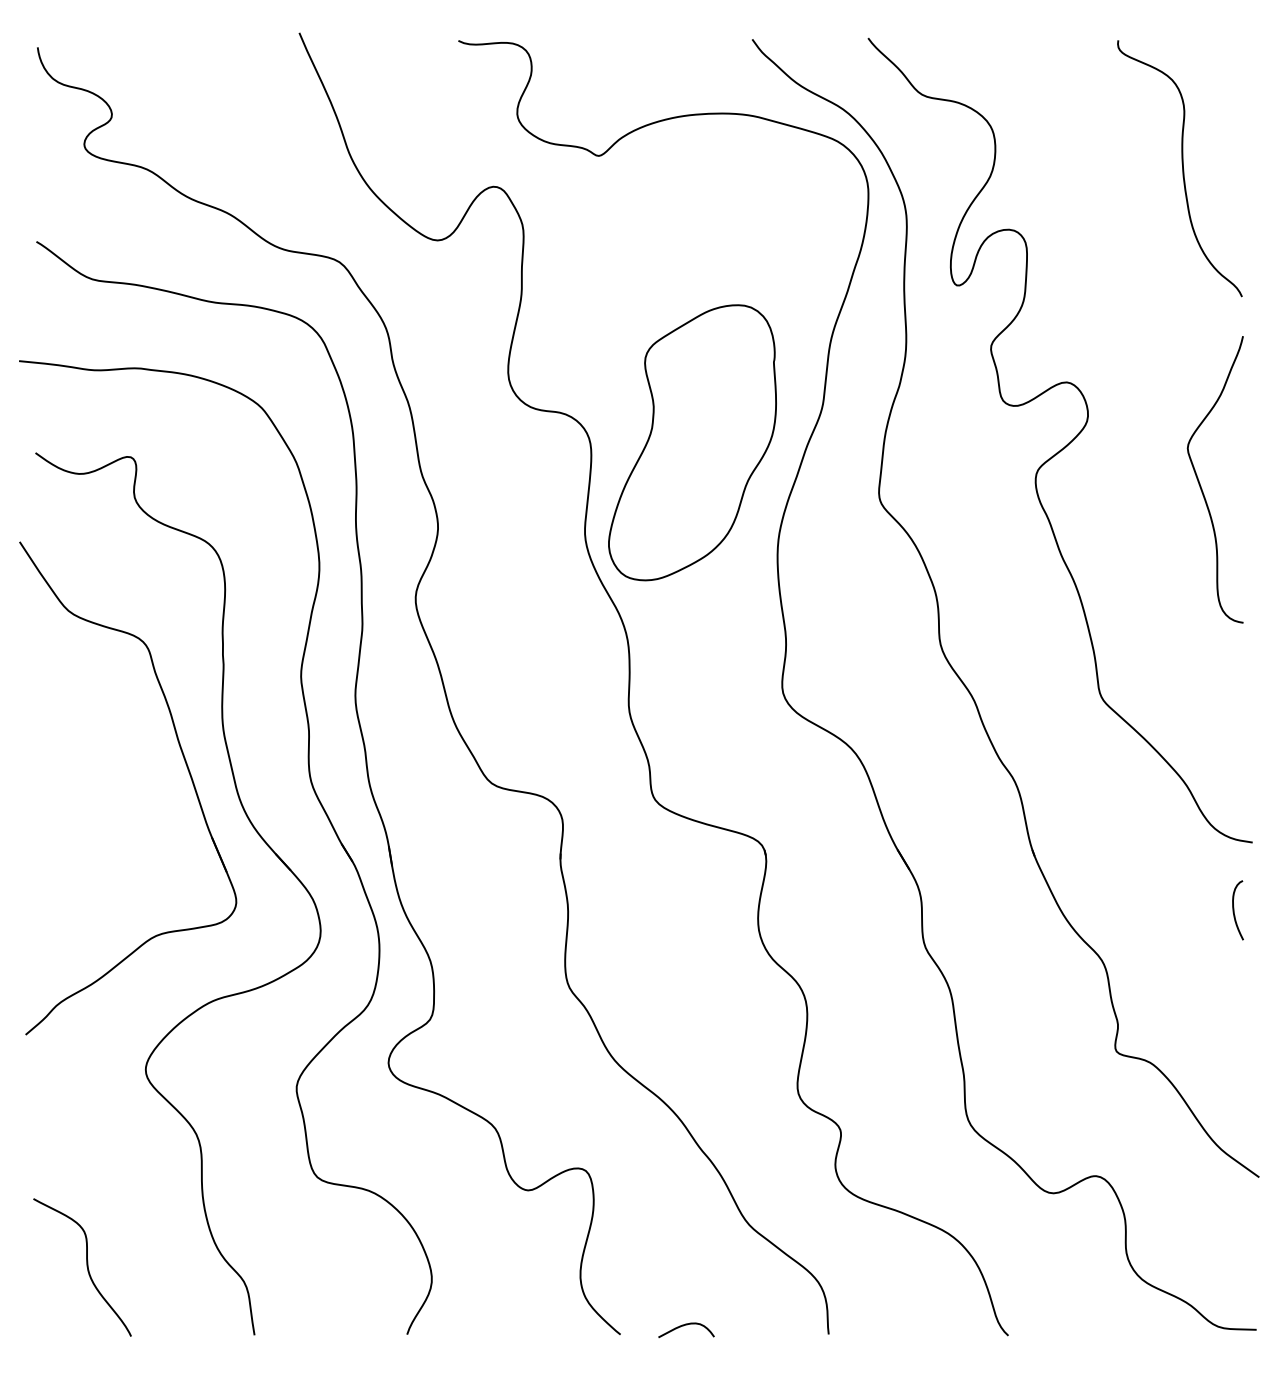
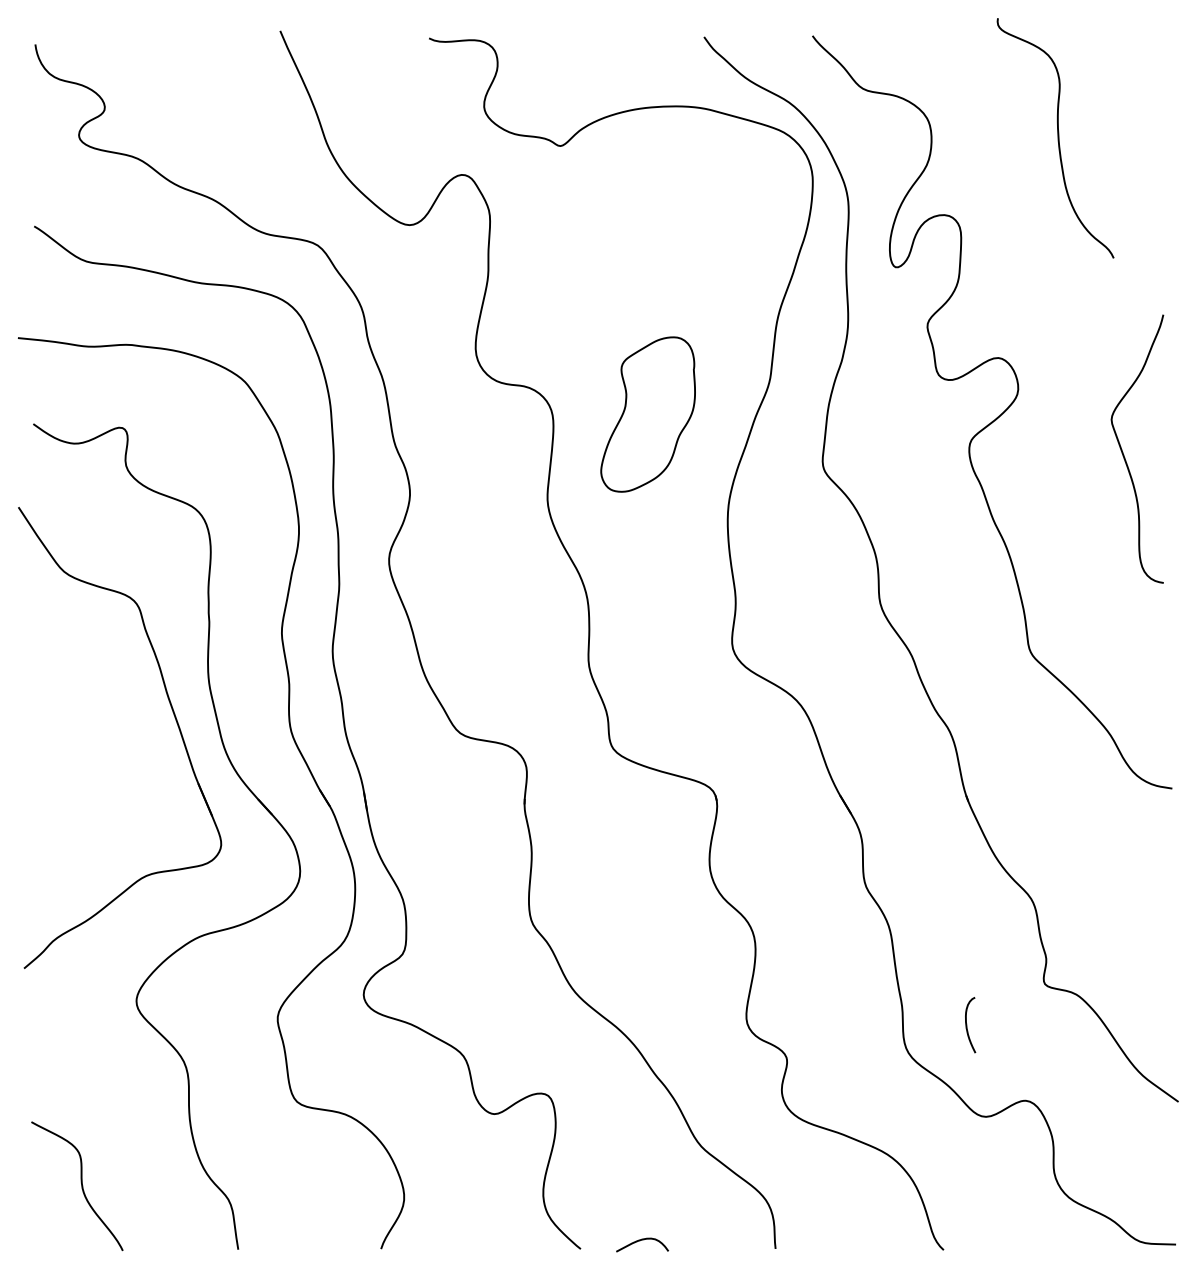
curve: (1182, 168) -> (1058, 138), moved
part: (692, 442) -> (648, 414), size x0.6
curve: (1234, 910) -> (967, 1025), moved

